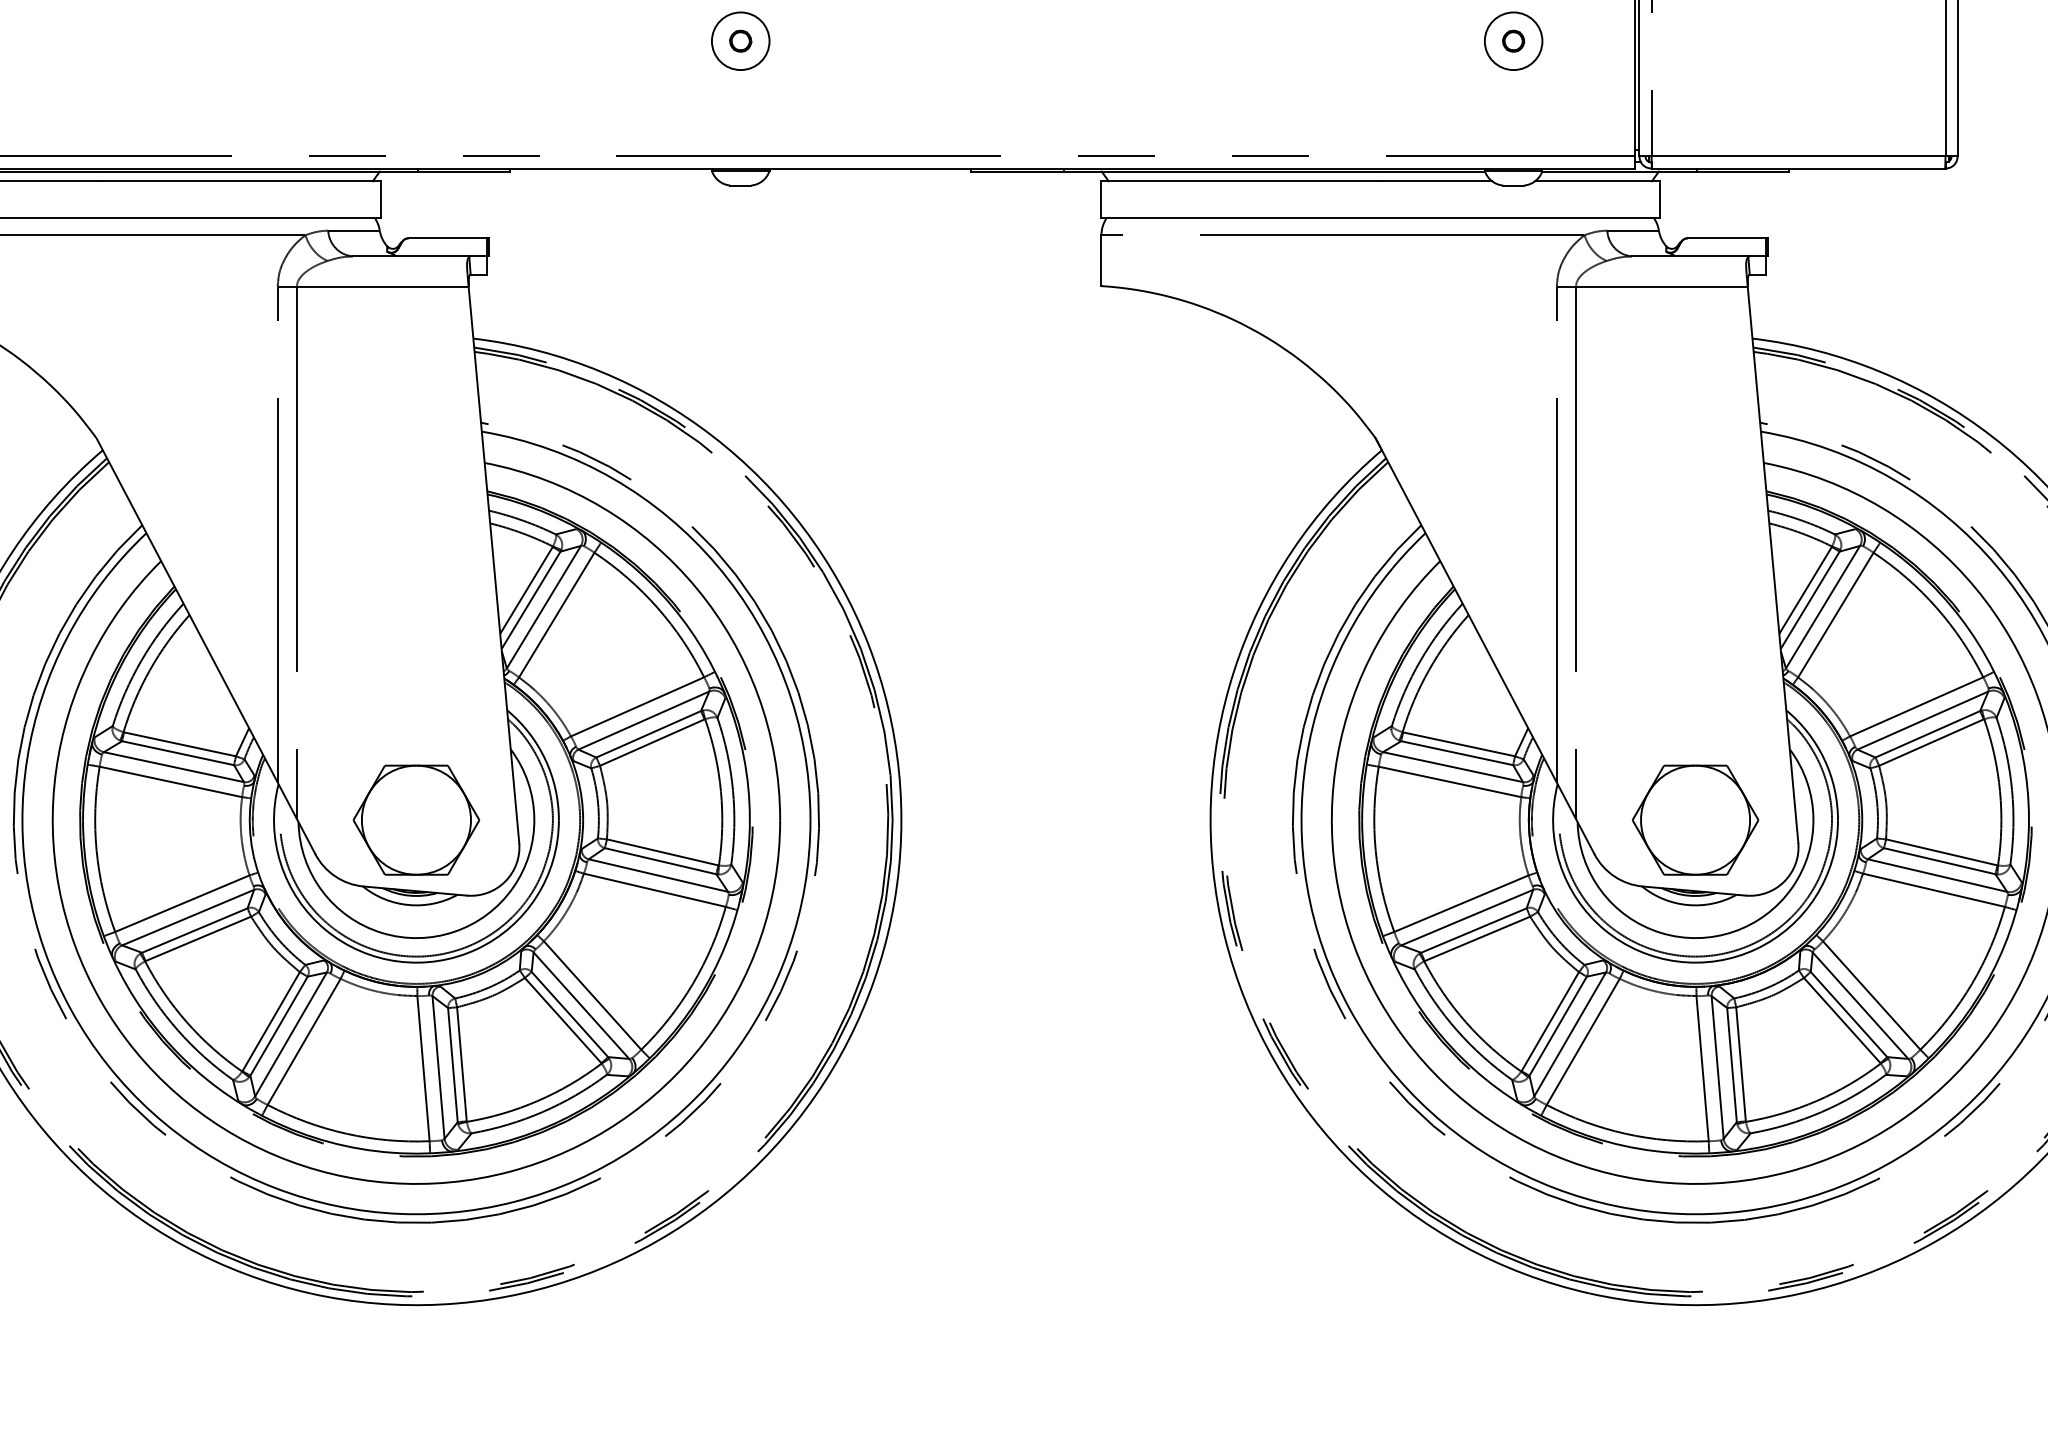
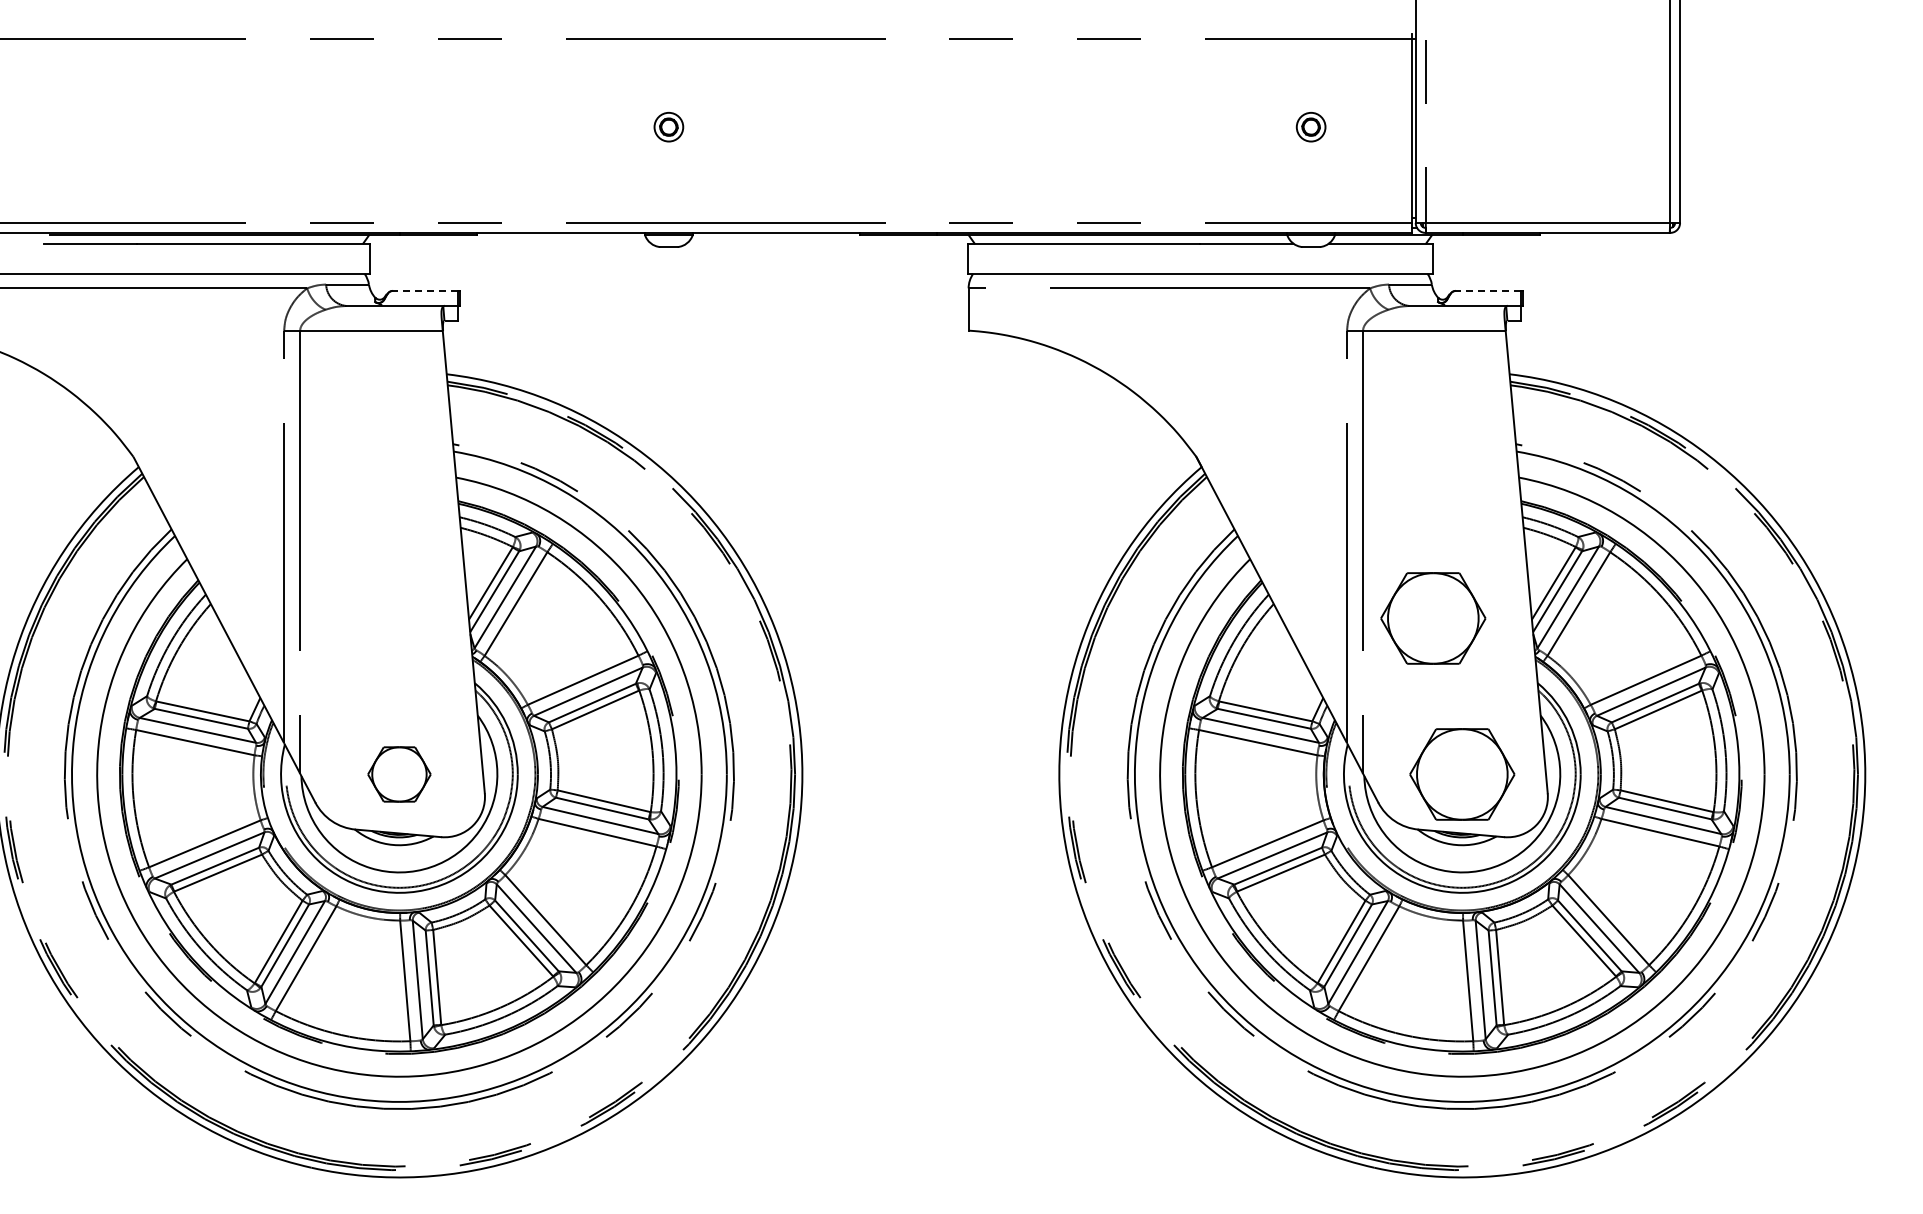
circle: (740, 41) -> (668, 127), size x0.6
circle: (1514, 41) -> (1311, 127), size x0.6
line: (447, 237) -> (425, 290), solid -> dashed
line: (1725, 237) -> (1487, 290), solid -> dashed
part: (1660, 632) -> (1433, 618), added
part: (416, 820) -> (399, 774), size x0.6

